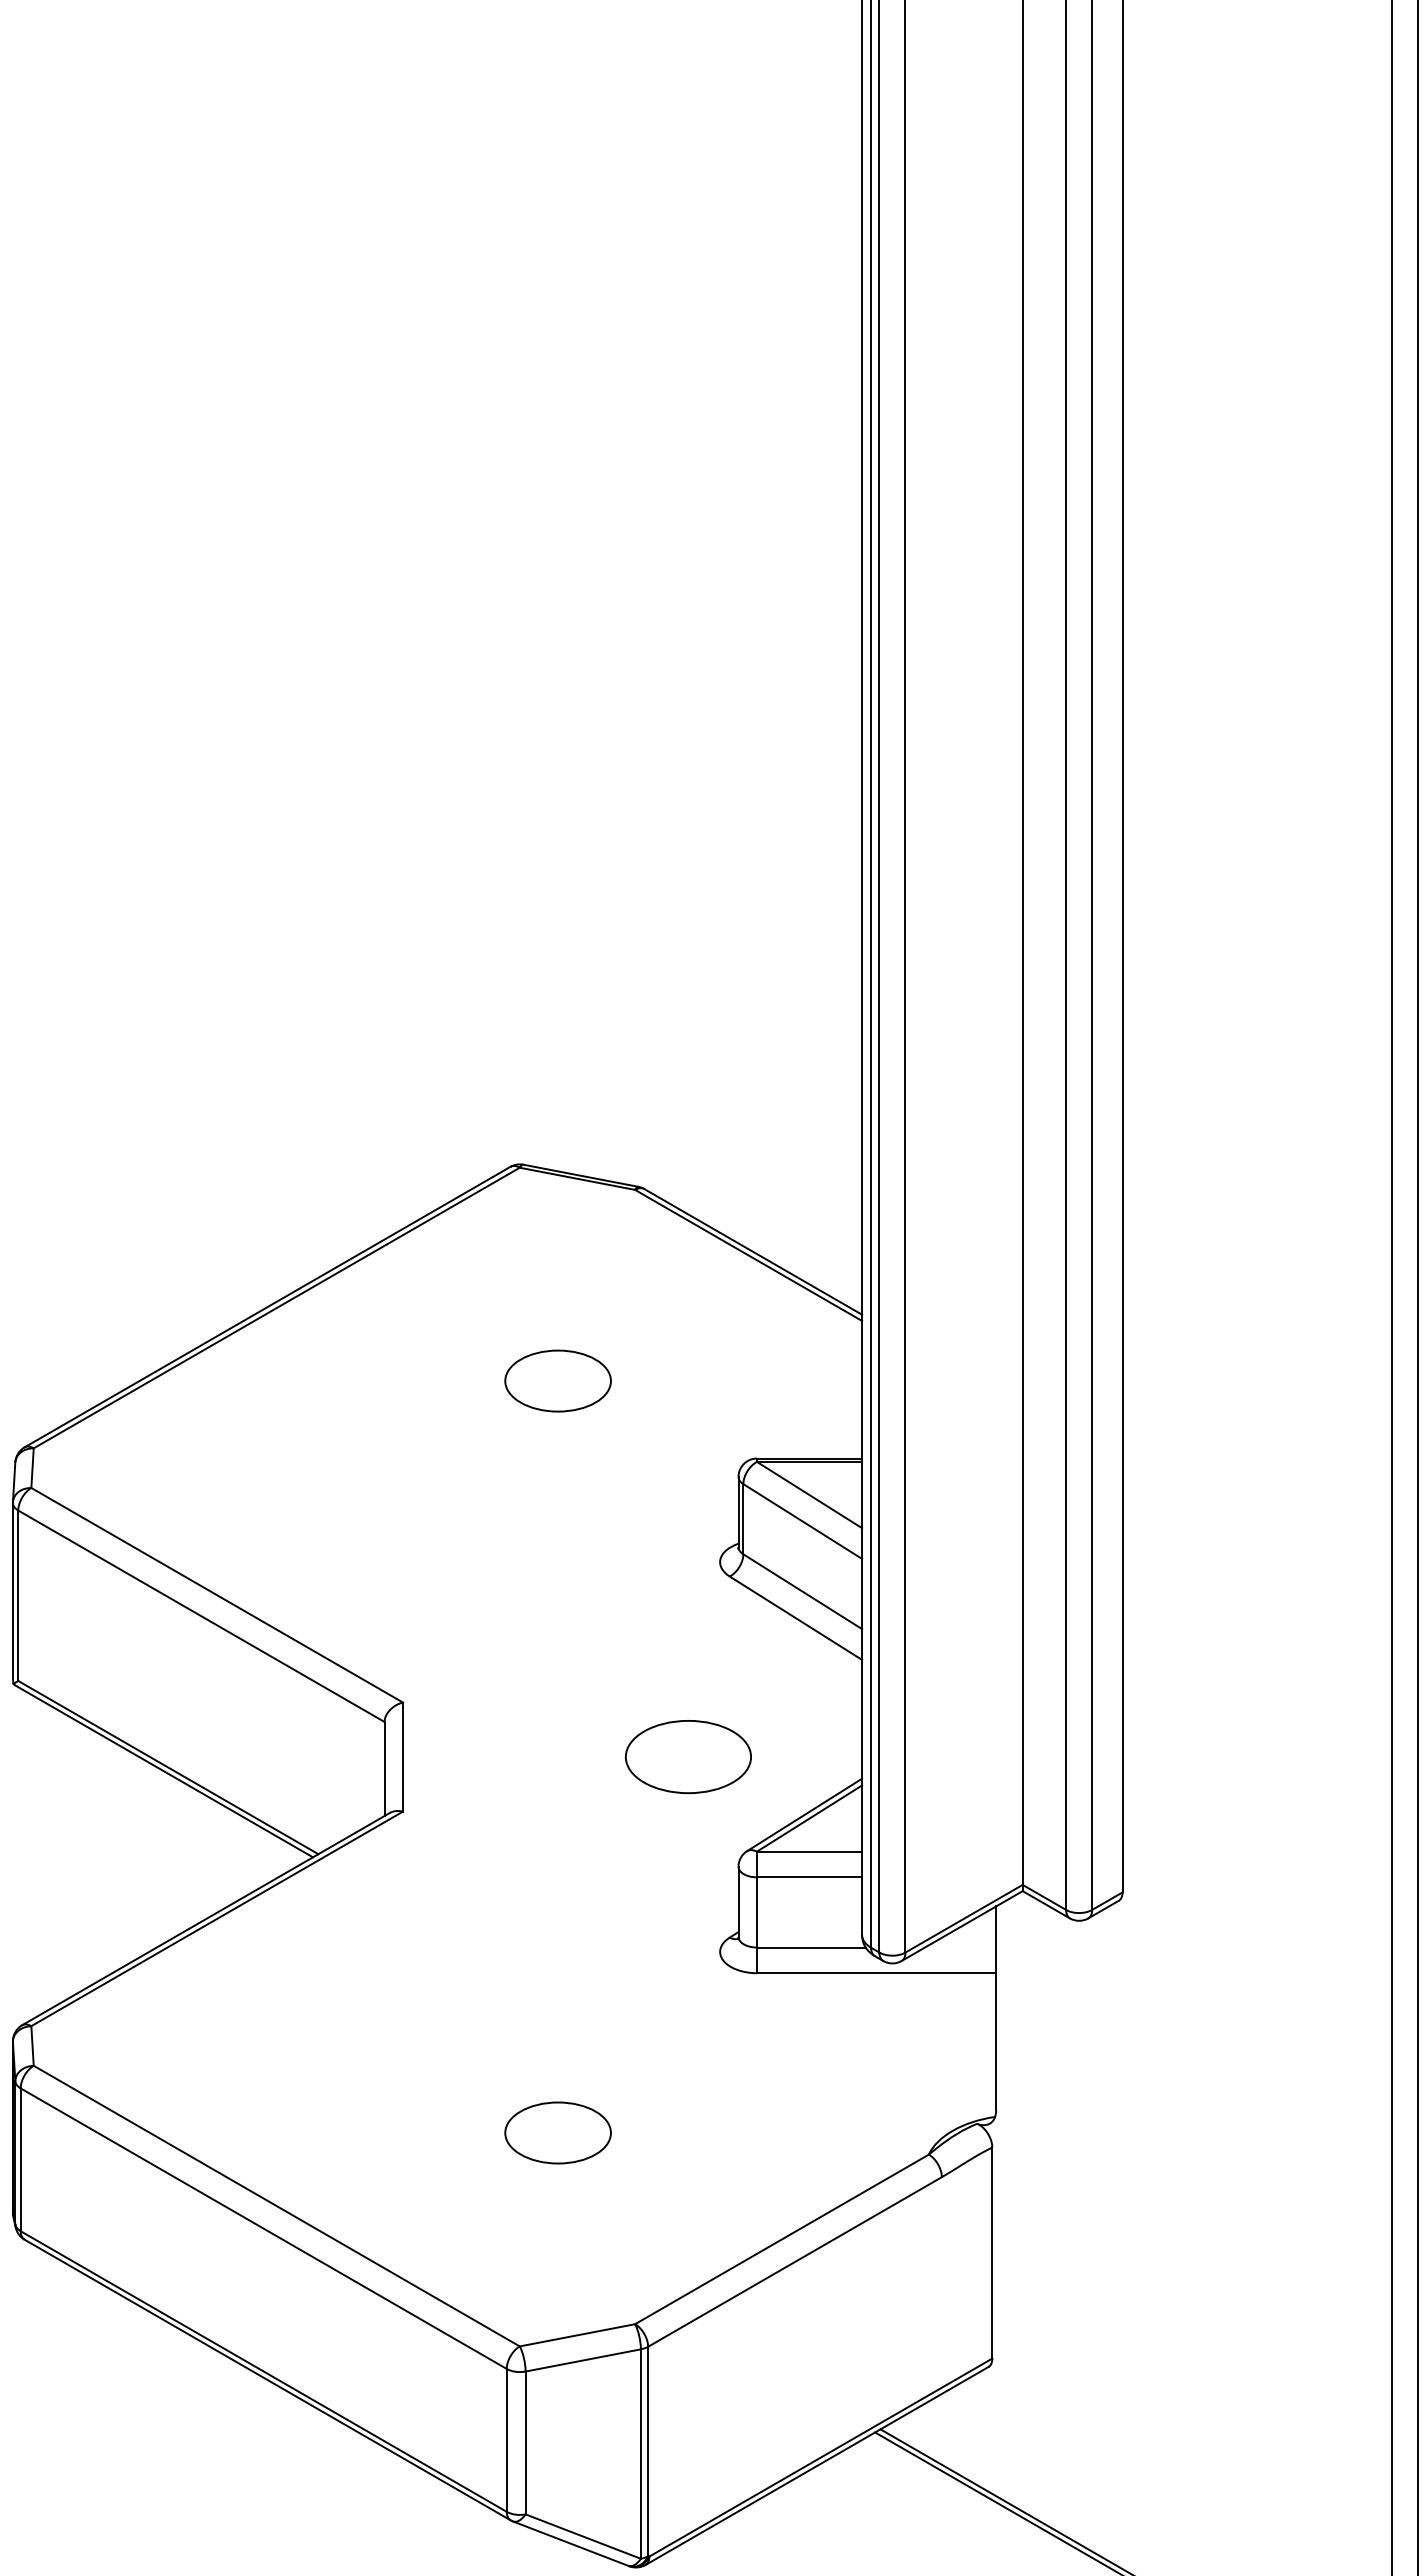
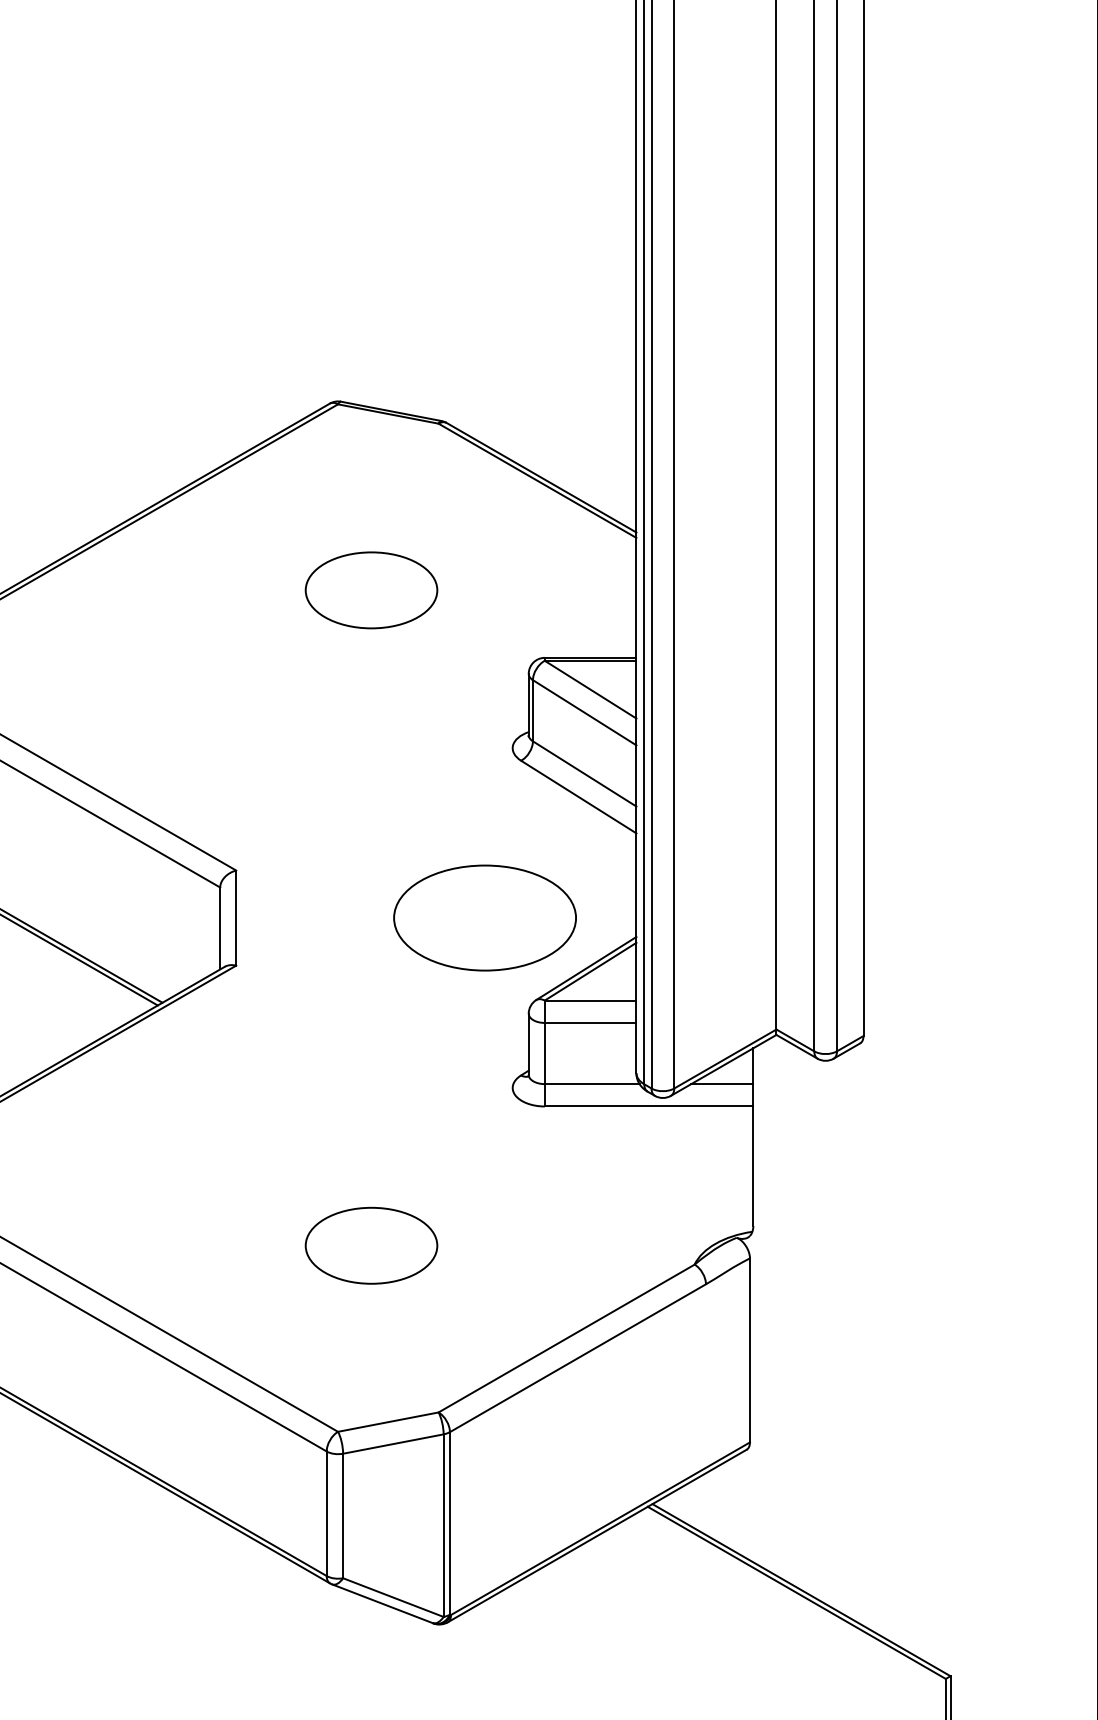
part: (557, 1380) -> (370, 589), size x1.43
part: (688, 1756) -> (485, 917), size x1.67
line: (960, 1947) -> (722, 1084), added
part: (557, 2132) -> (370, 1245), size x1.43

